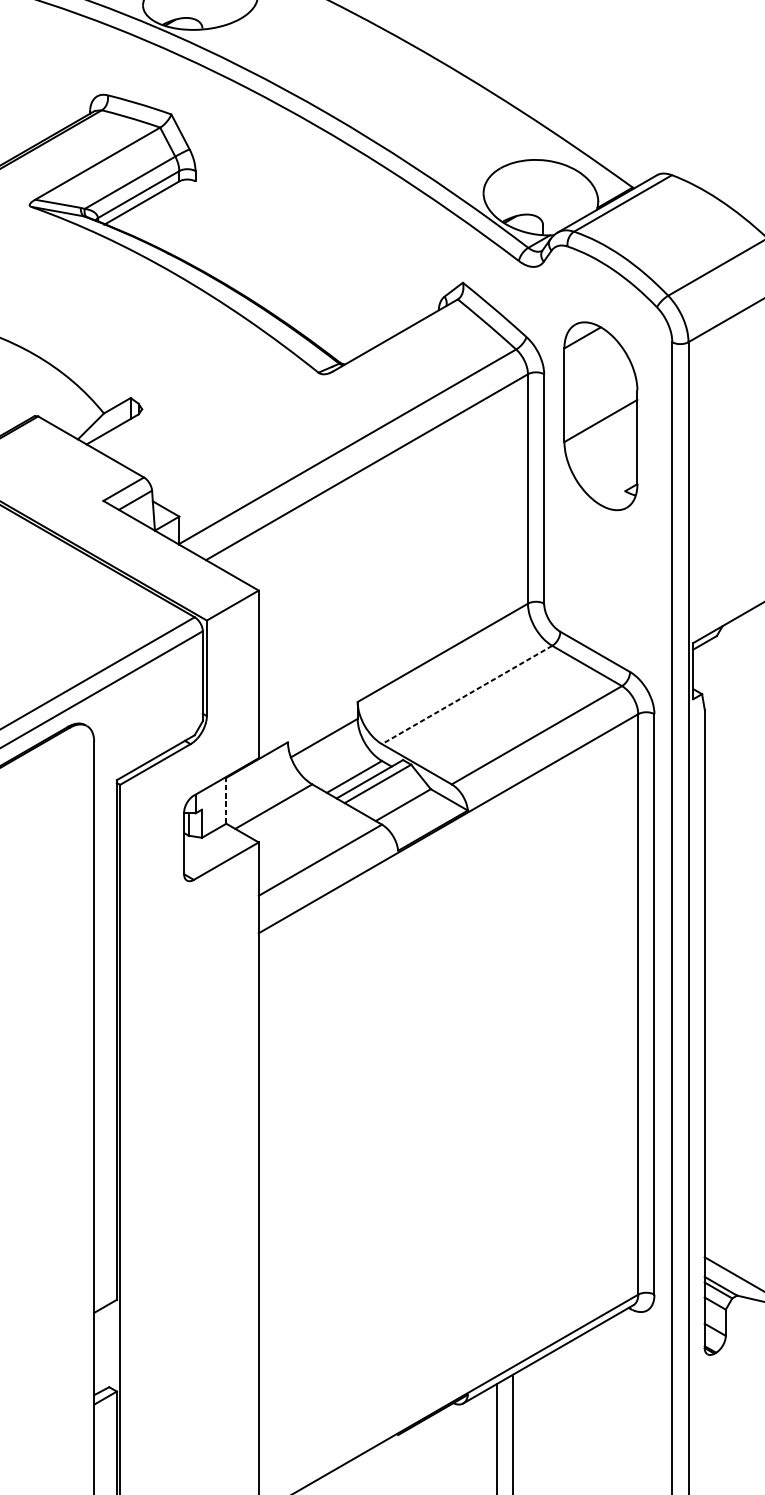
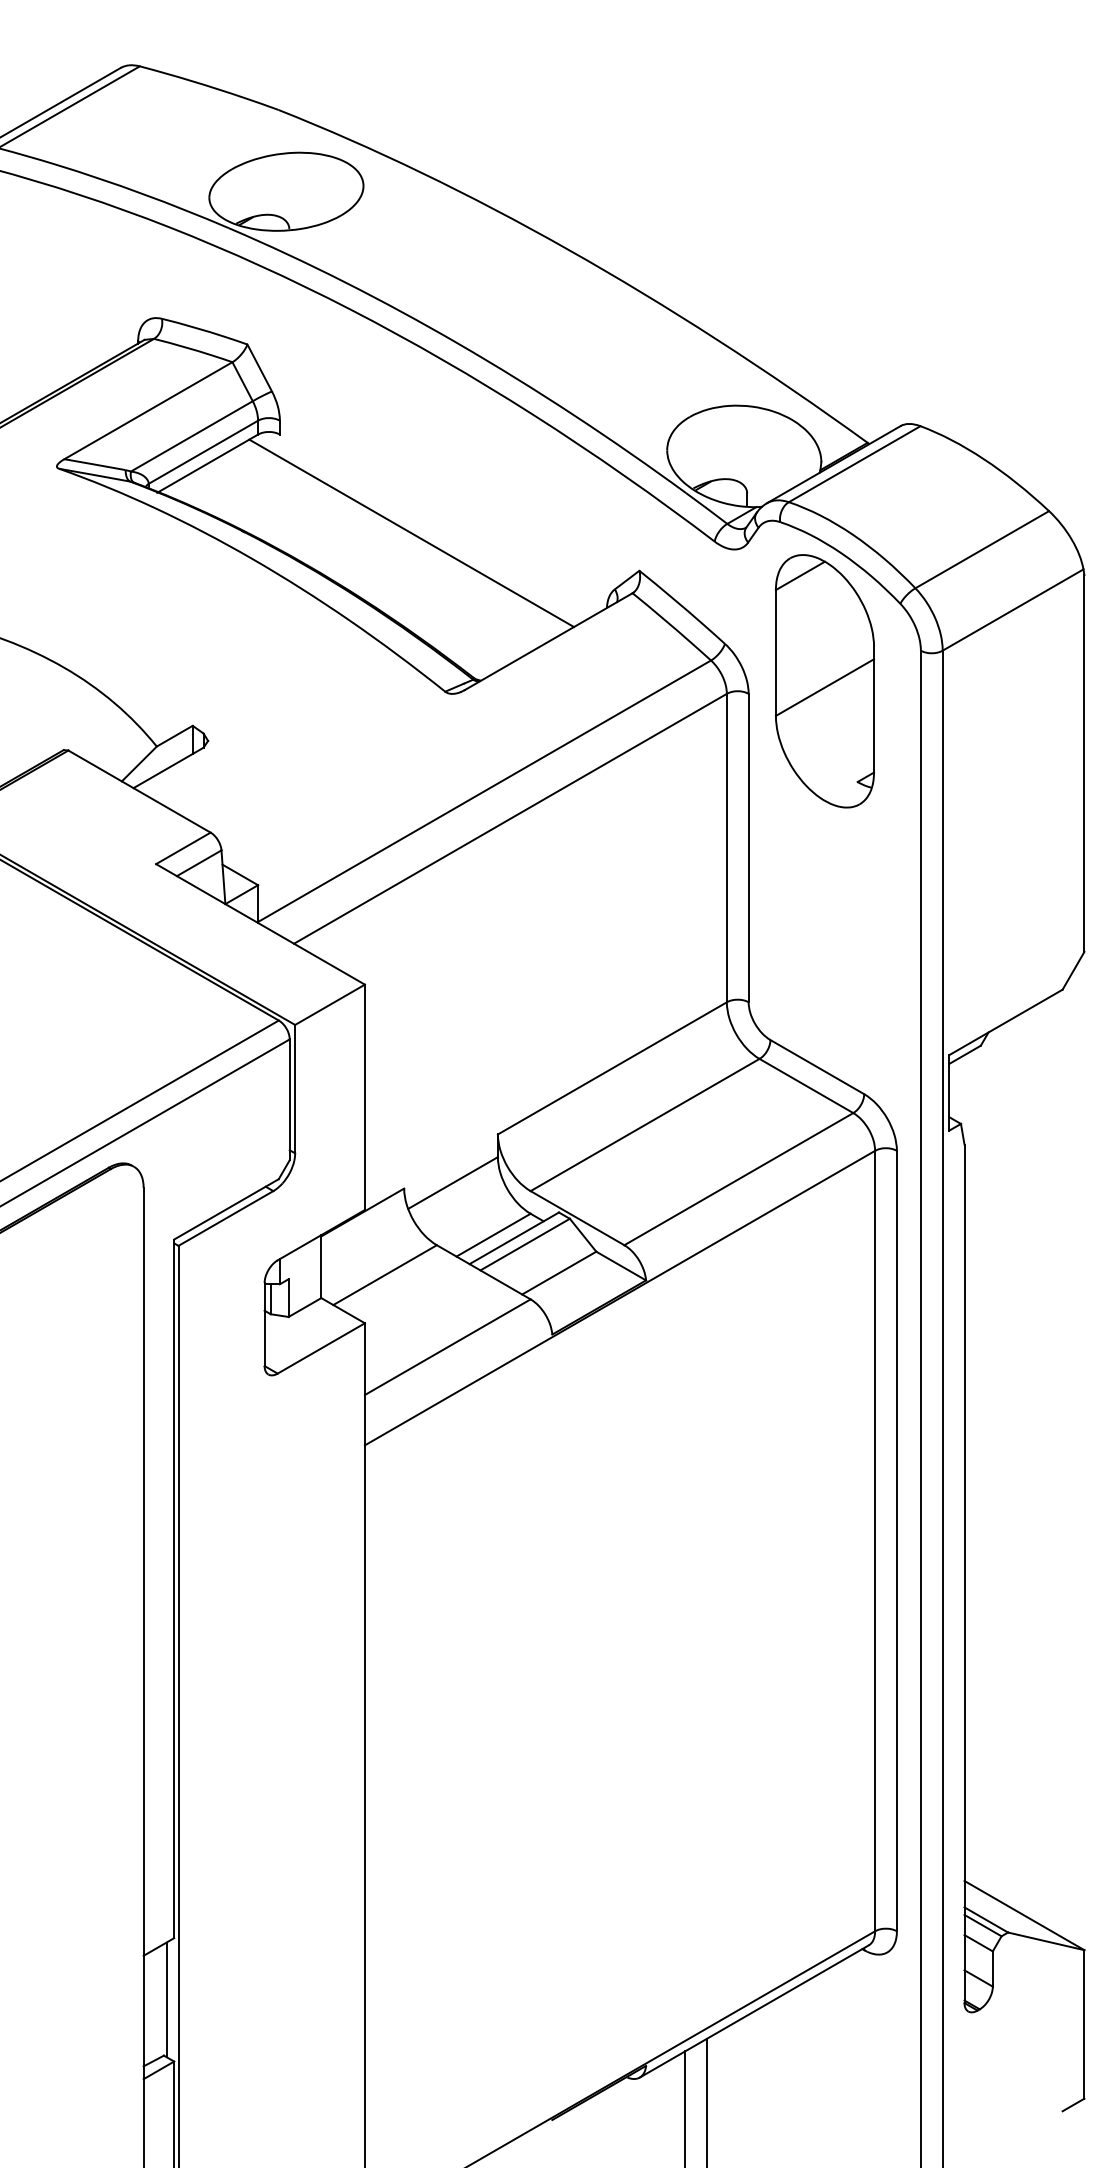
line: (293, 255) -> (411, 533), added
part: (600, 416) -> (824, 681), moved
line: (466, 695) -> (644, 1125), dashed -> solid
line: (226, 800) -> (321, 1267), dashed -> solid
line: (111, 1345) -> (166, 1999), added

